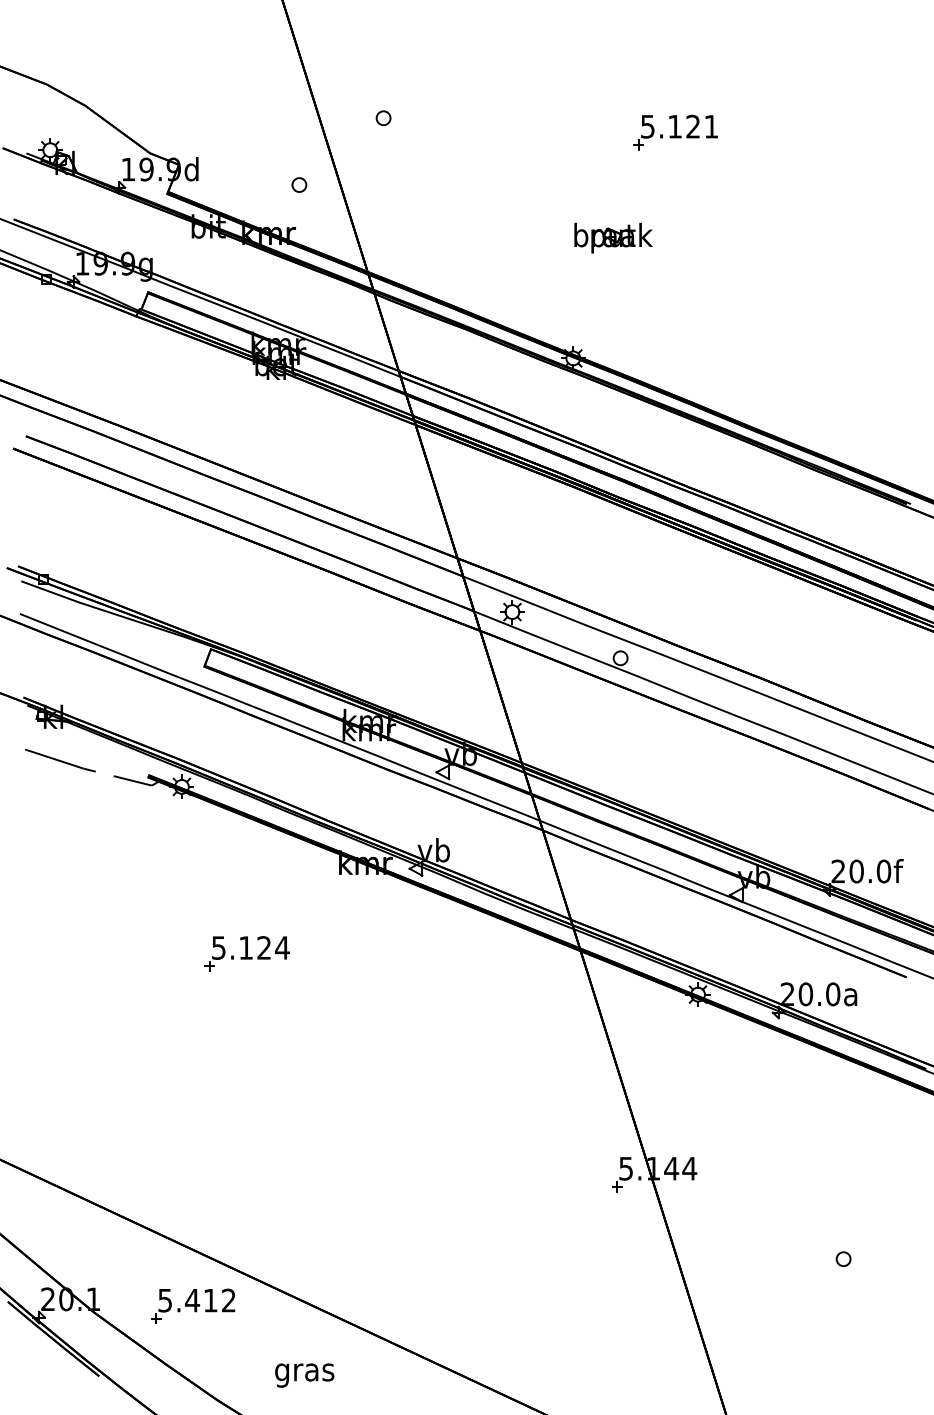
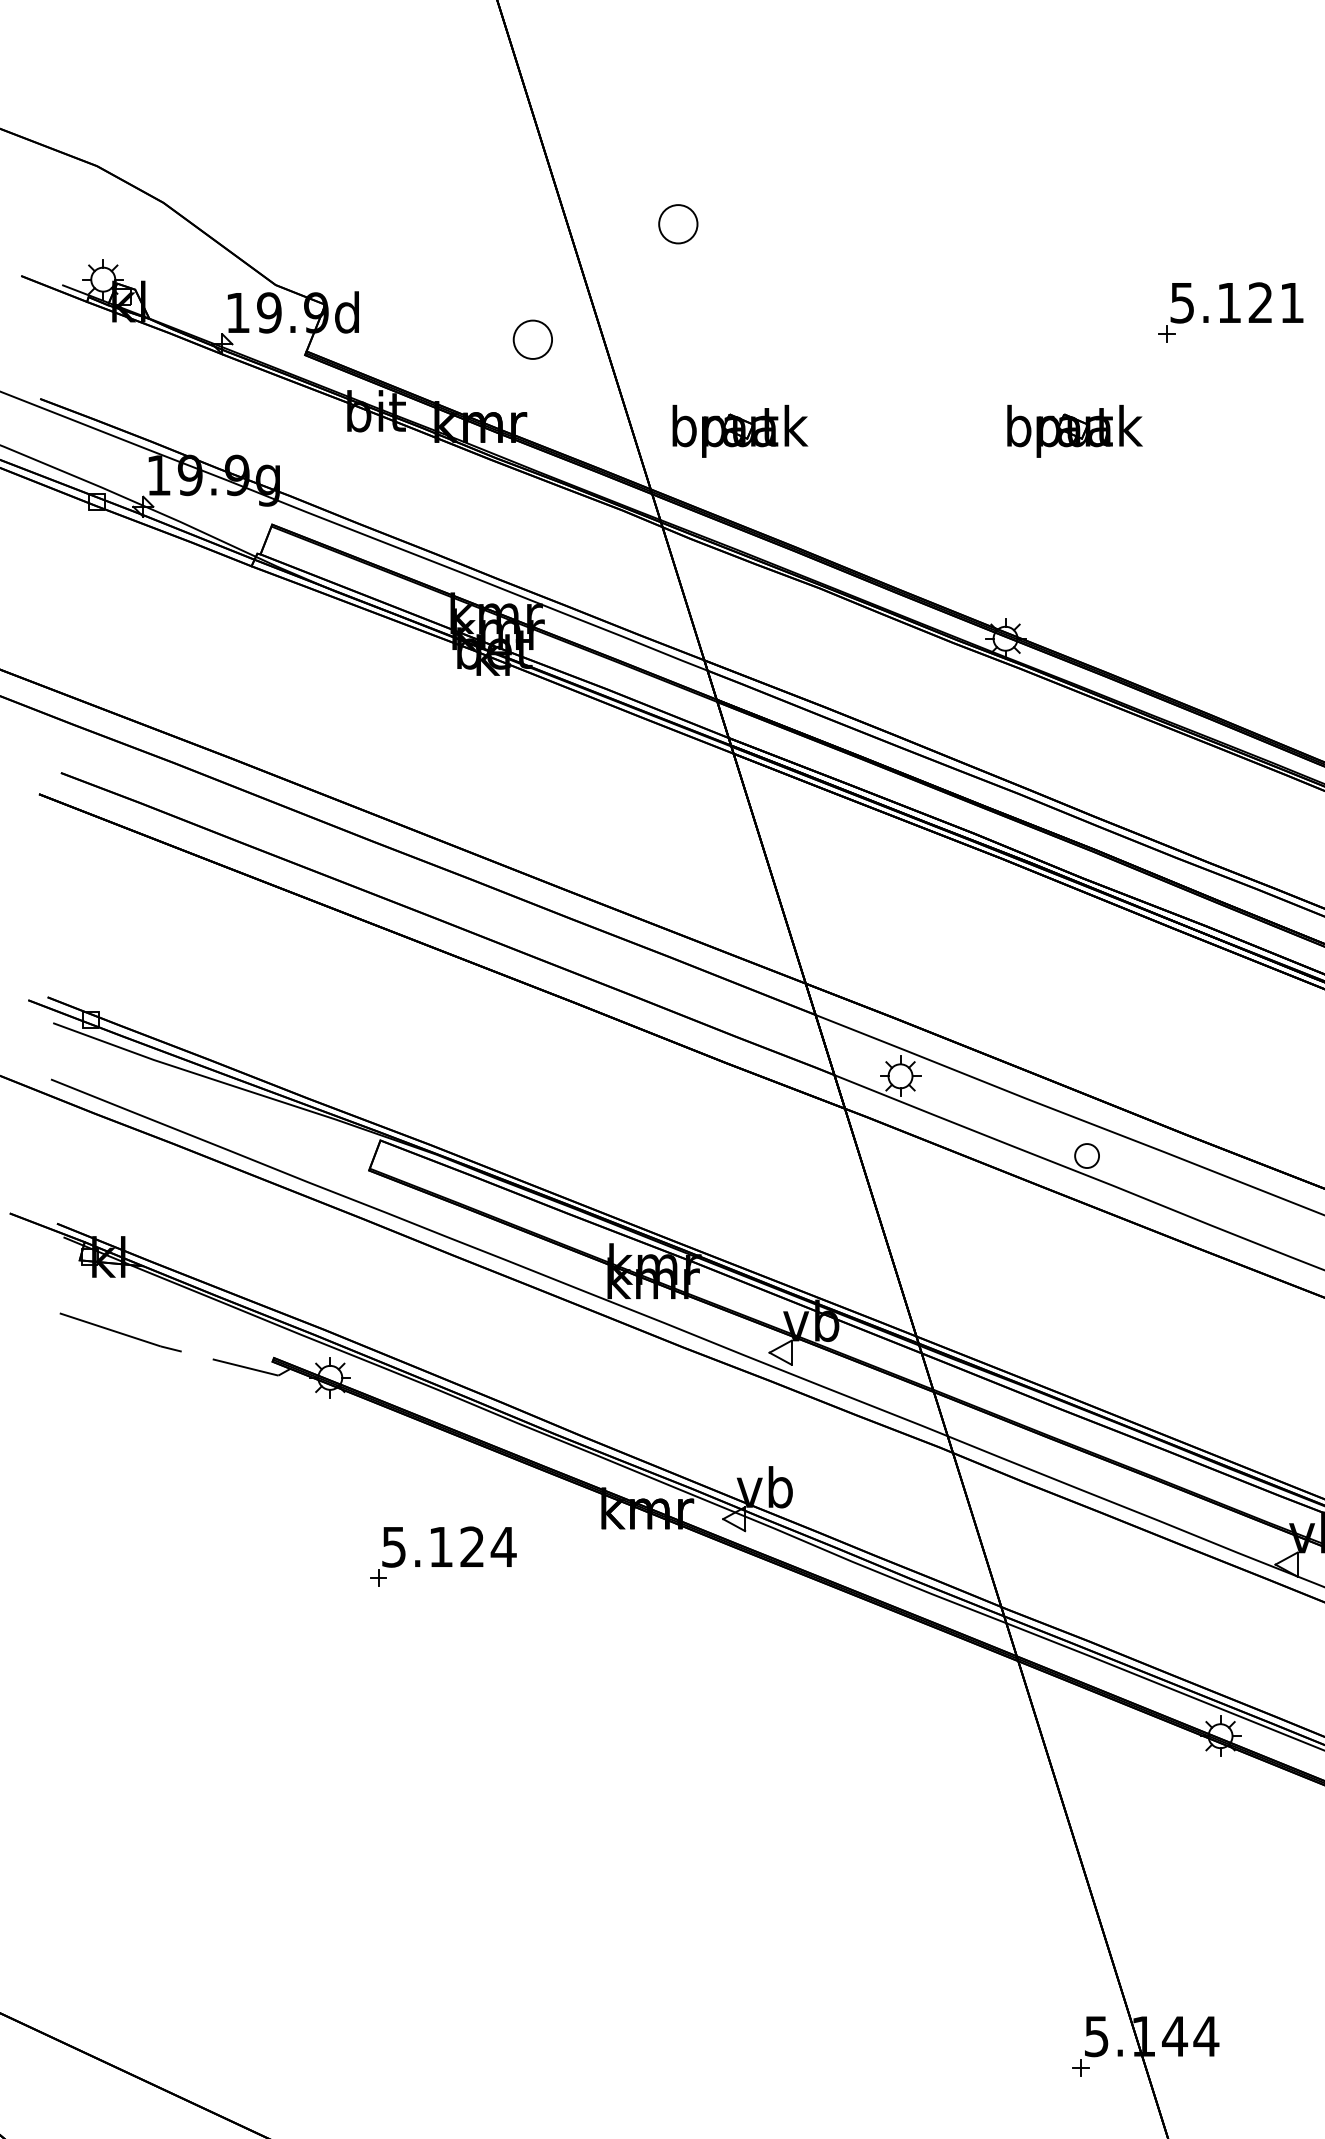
part: (383, 118) -> (678, 224), size x1.6
part: (675, 132) -> (1230, 312), moved
part: (299, 184) -> (533, 338), size x1.6
part: (419, 237) -> (740, 430), added
part: (246, 953) -> (441, 1556), moved

